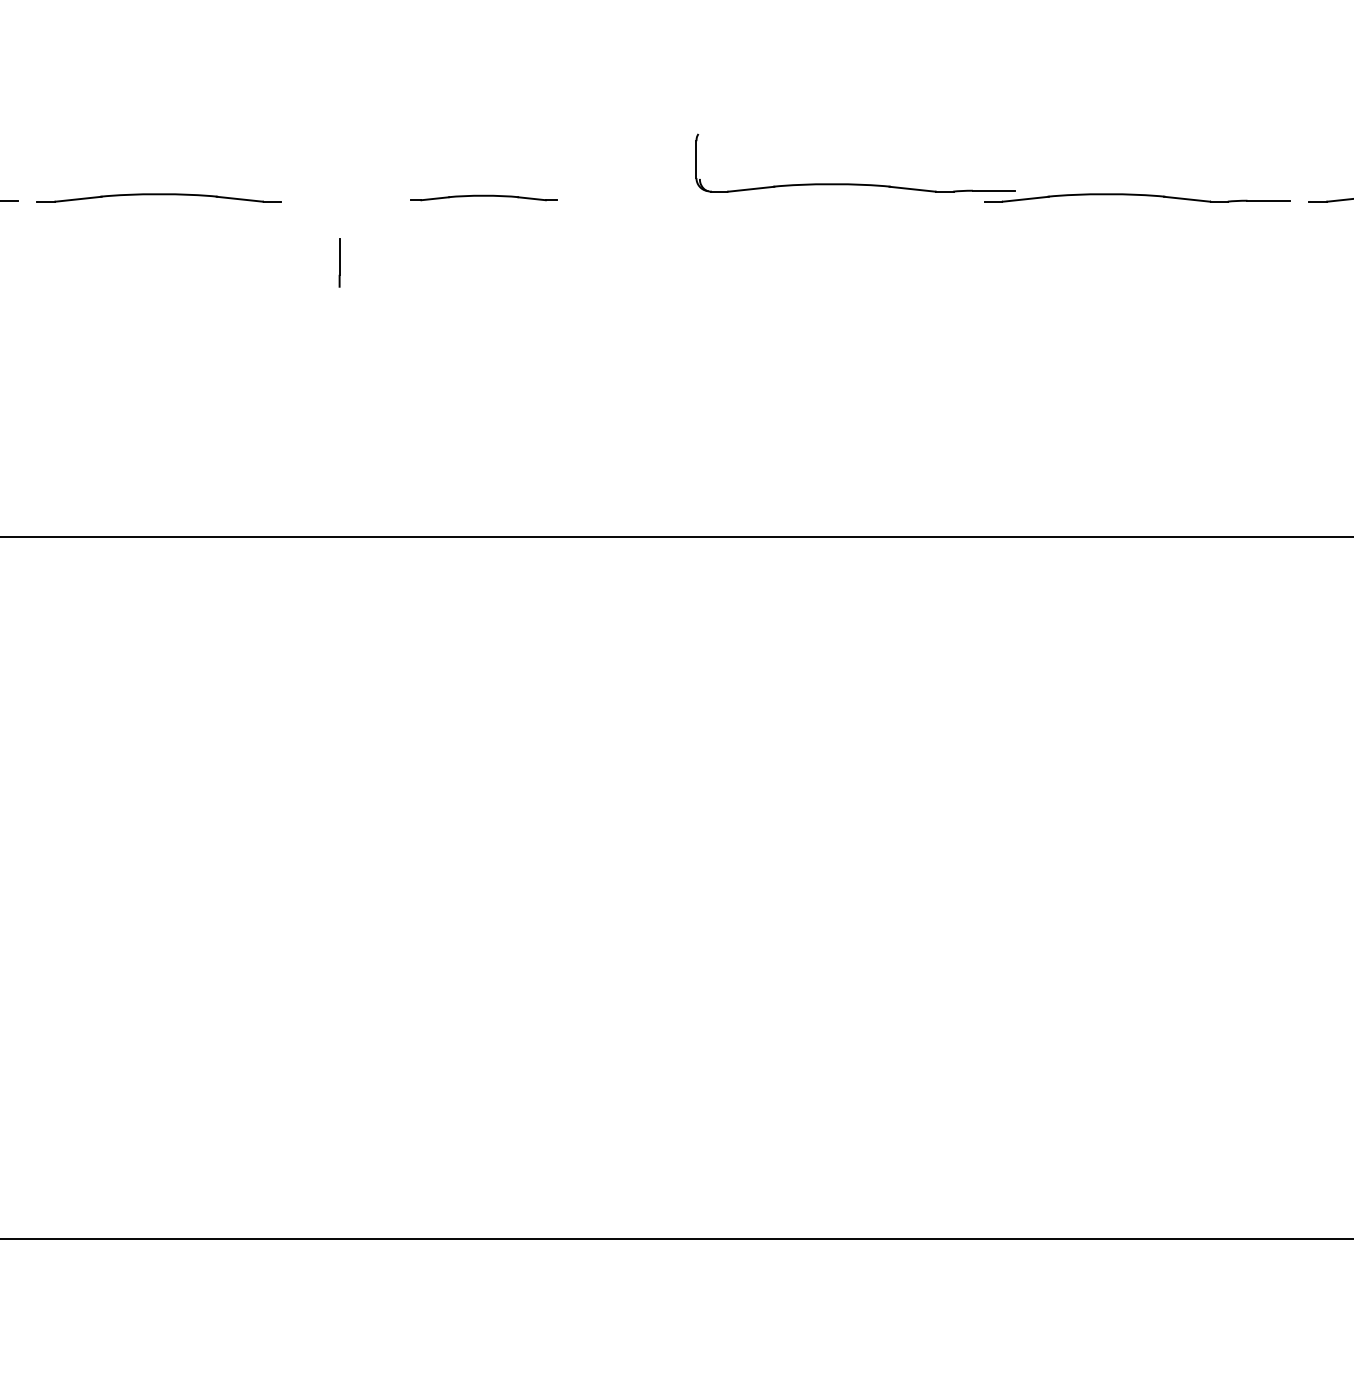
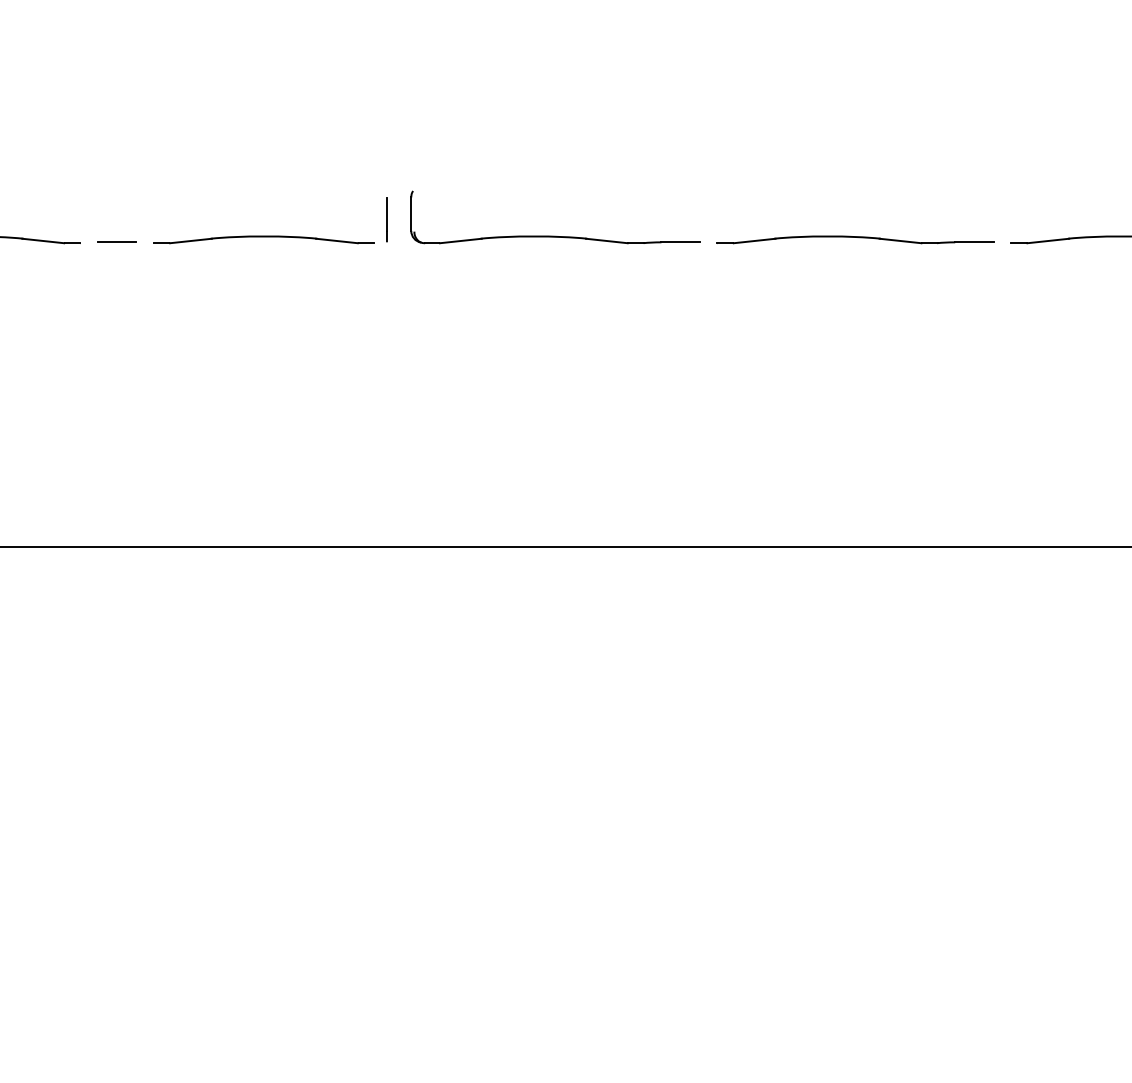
part: (855, 183) -> (555, 235), moved
part: (483, 197) -> (263, 239), size x1.67
line: (321, 200) -> (117, 242), added
line: (339, 262) -> (386, 219), moved

